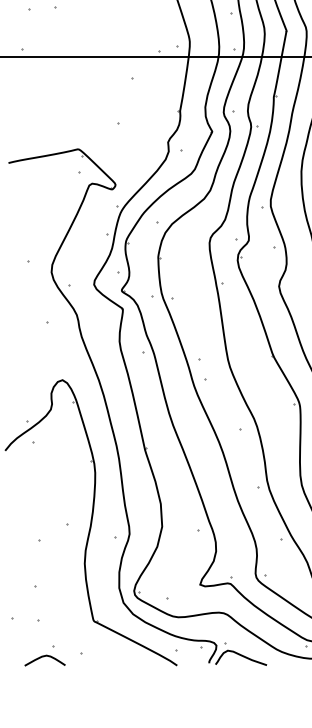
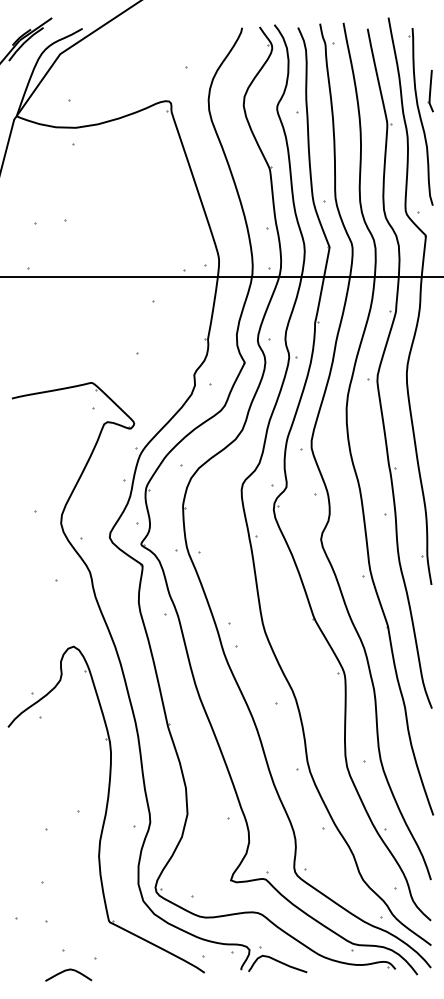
curve: (43, 657) -> (66, 971), moved

